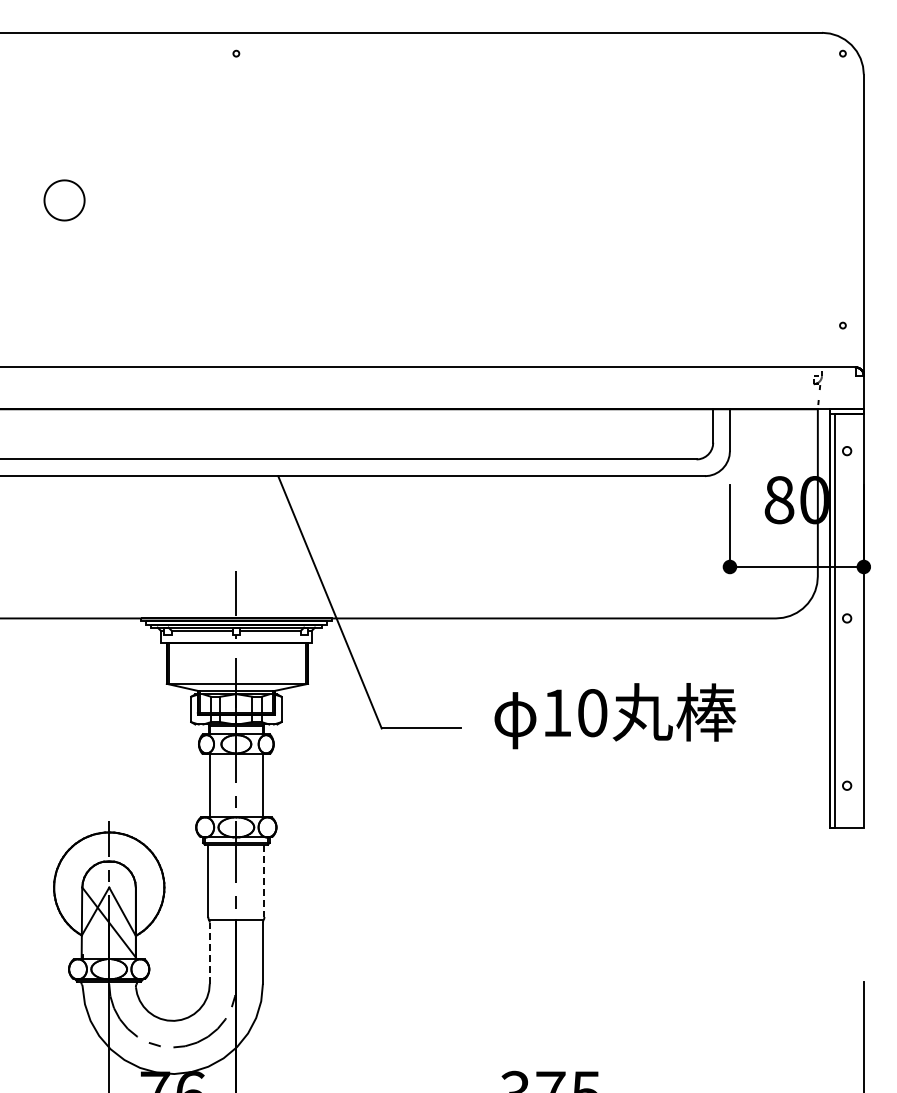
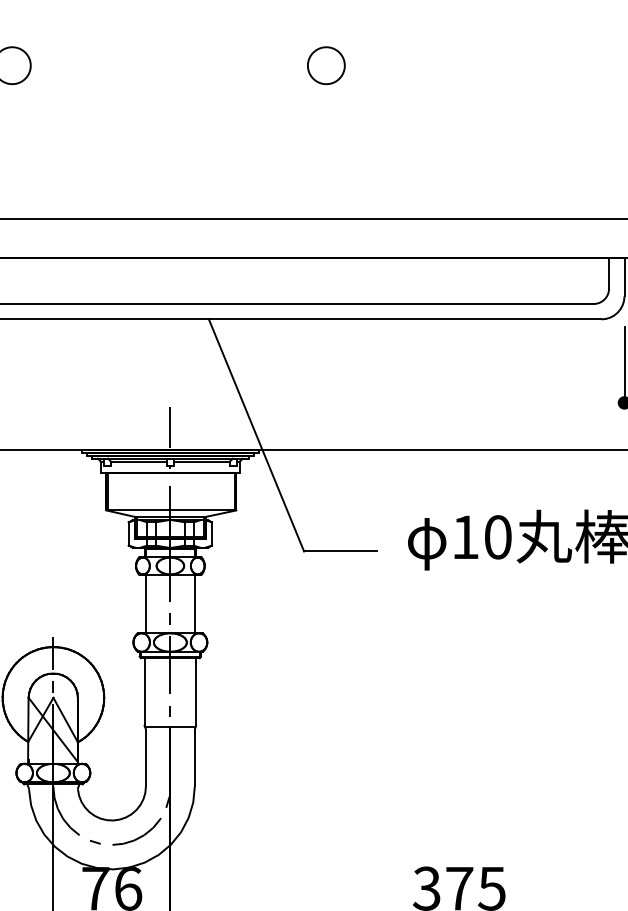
part: (405, 200) -> (325, 65), added
line: (264, 881) -> (196, 692), dashed -> solid
line: (209, 953) -> (145, 758), dashed -> solid

